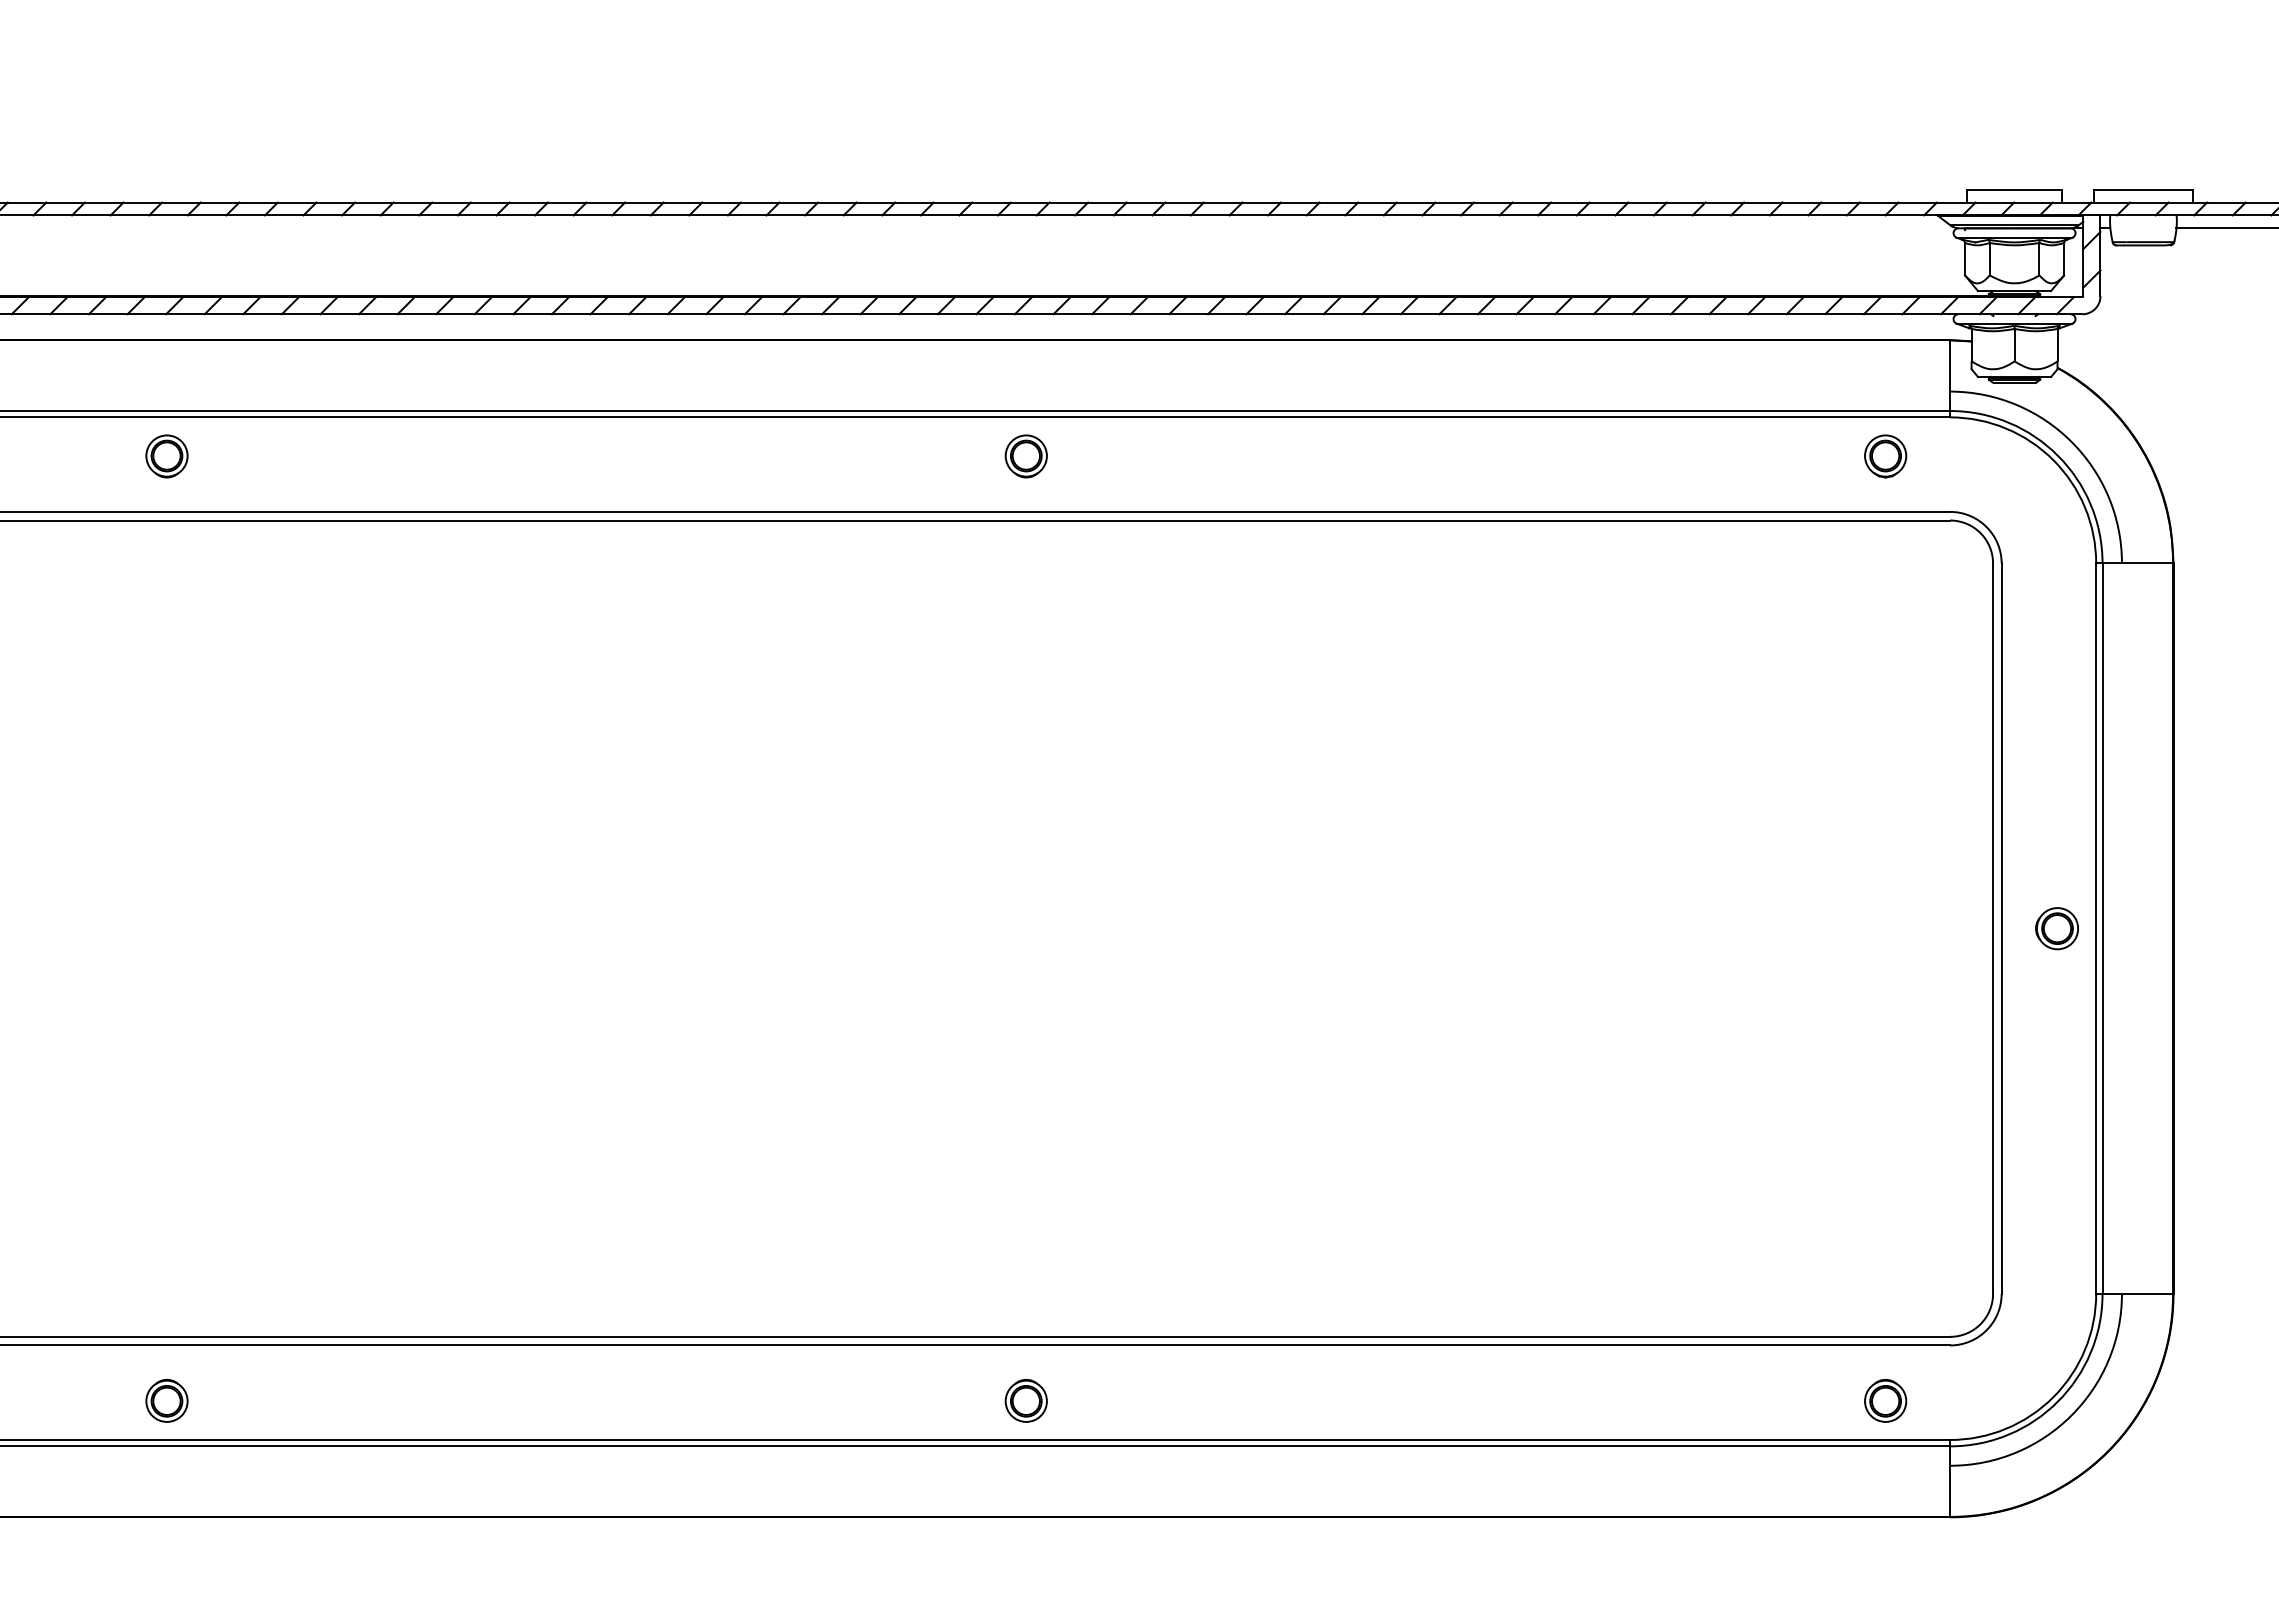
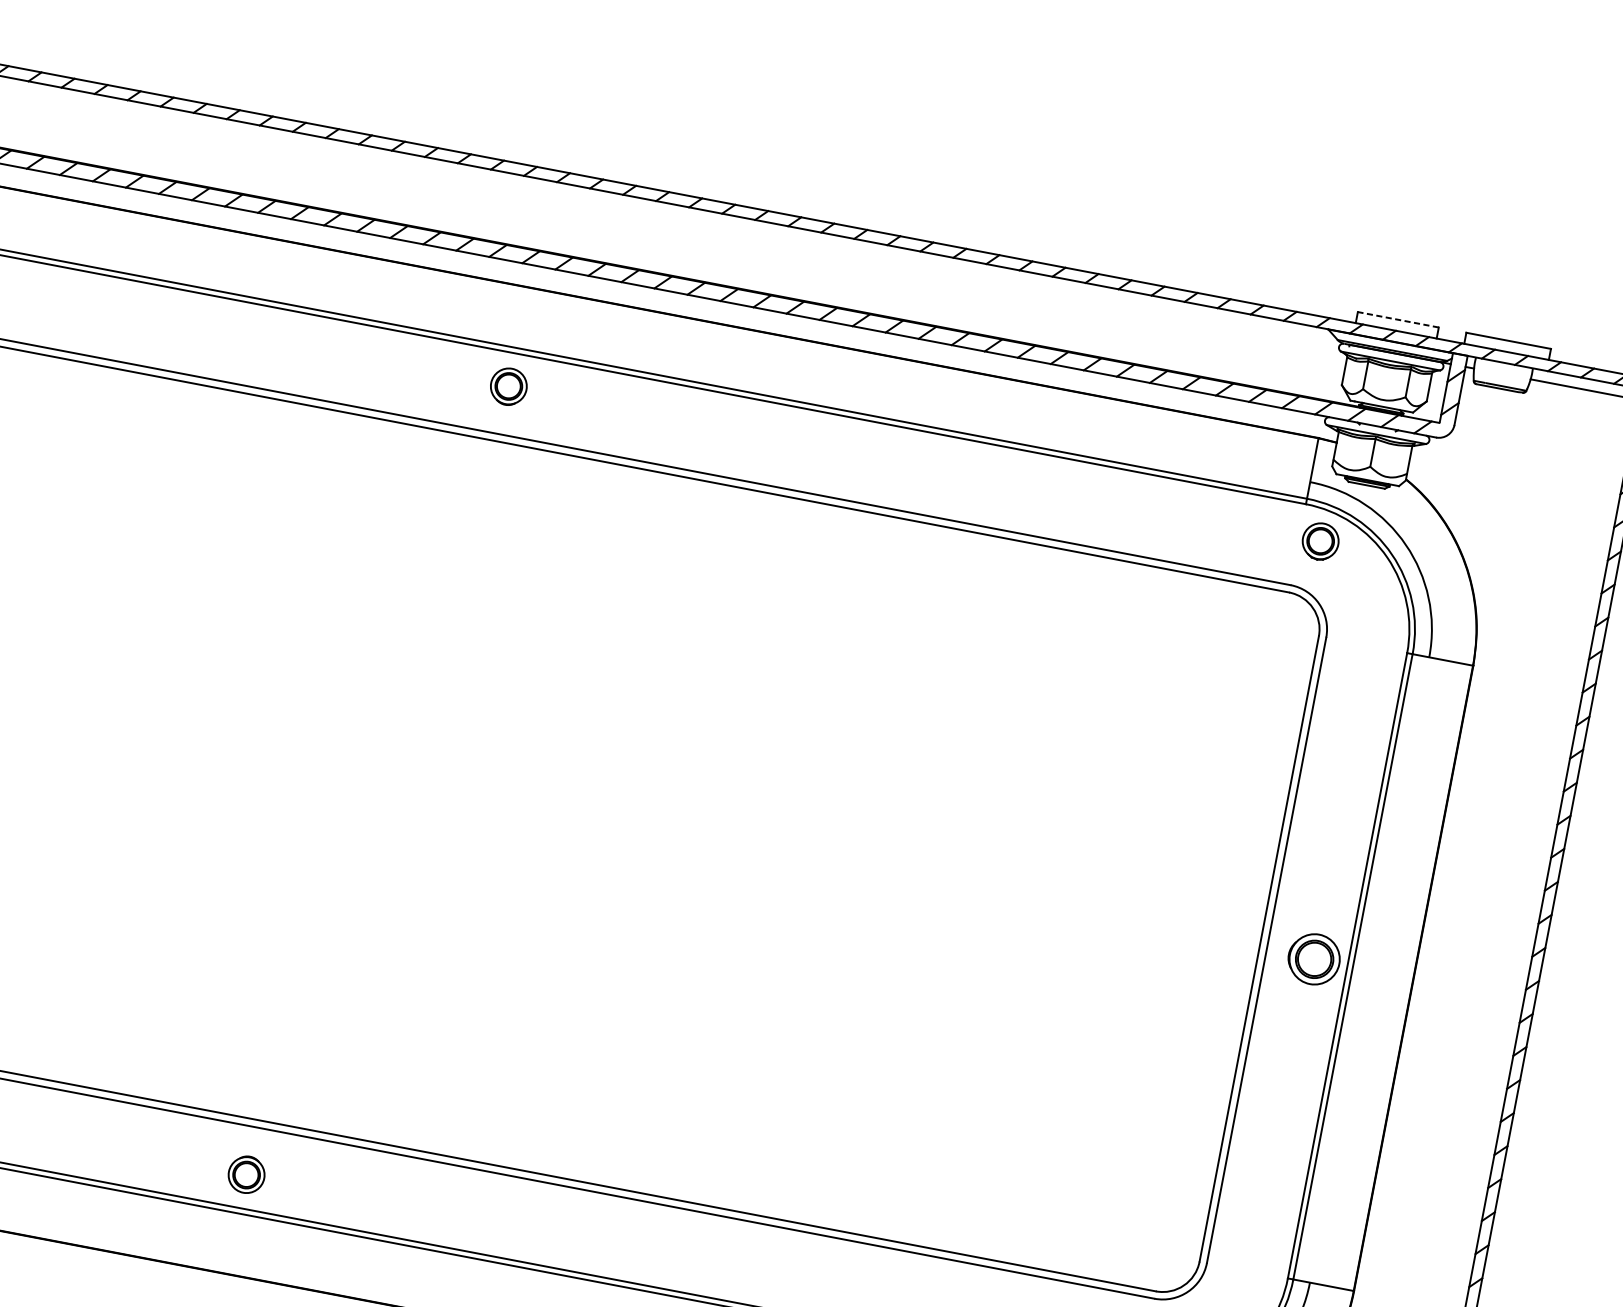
line: (2014, 189) -> (1398, 319), solid -> dashed
part: (1885, 456) -> (1320, 541), moved
part: (2056, 928) -> (1313, 959), size x1.4
part: (1025, 1400) -> (246, 1174), moved

